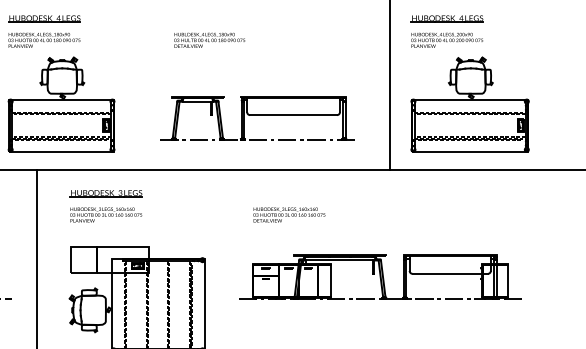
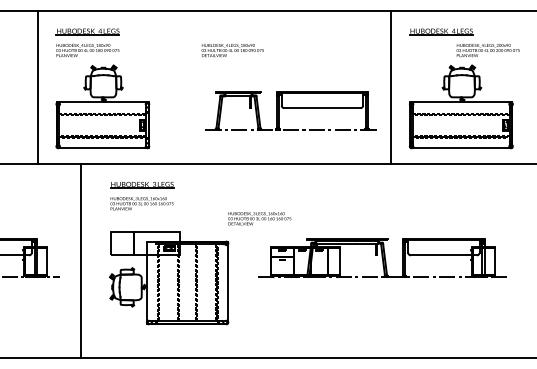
text: (446, 40) -> (487, 50), moved
part: (257, 117) -> (290, 110), moved
text: (289, 214) -> (259, 218), moved

